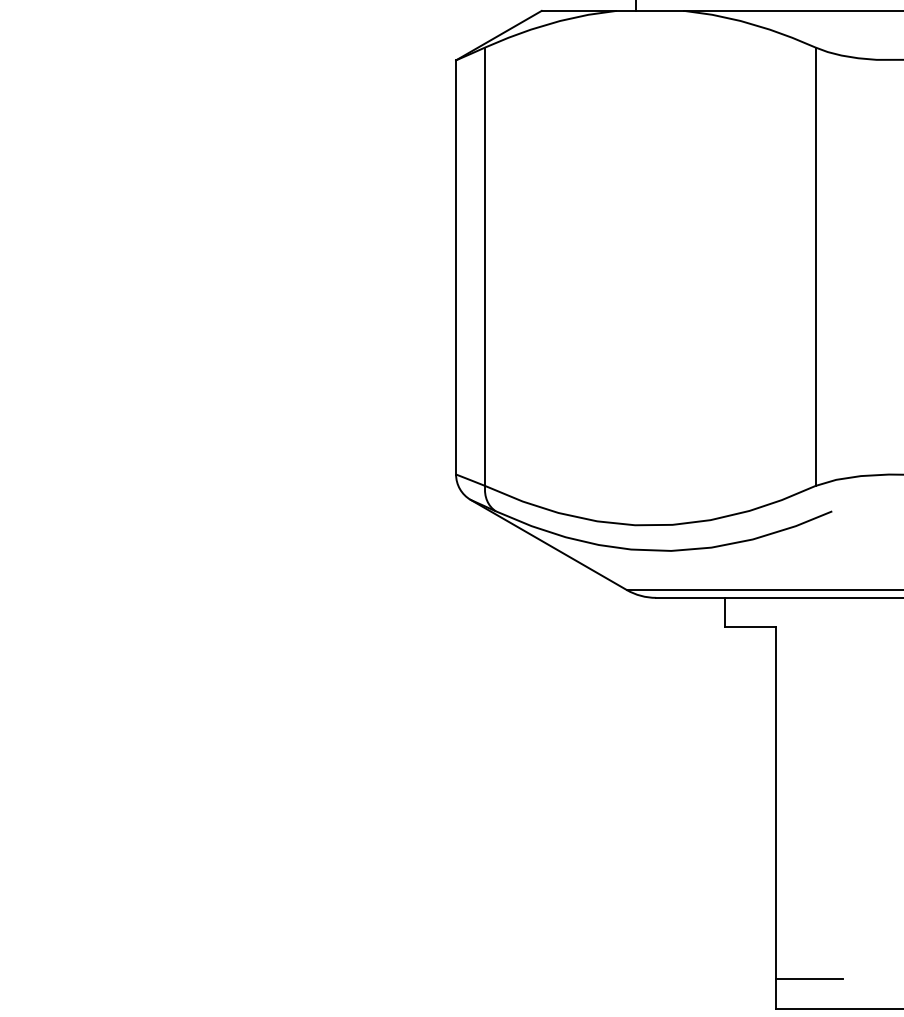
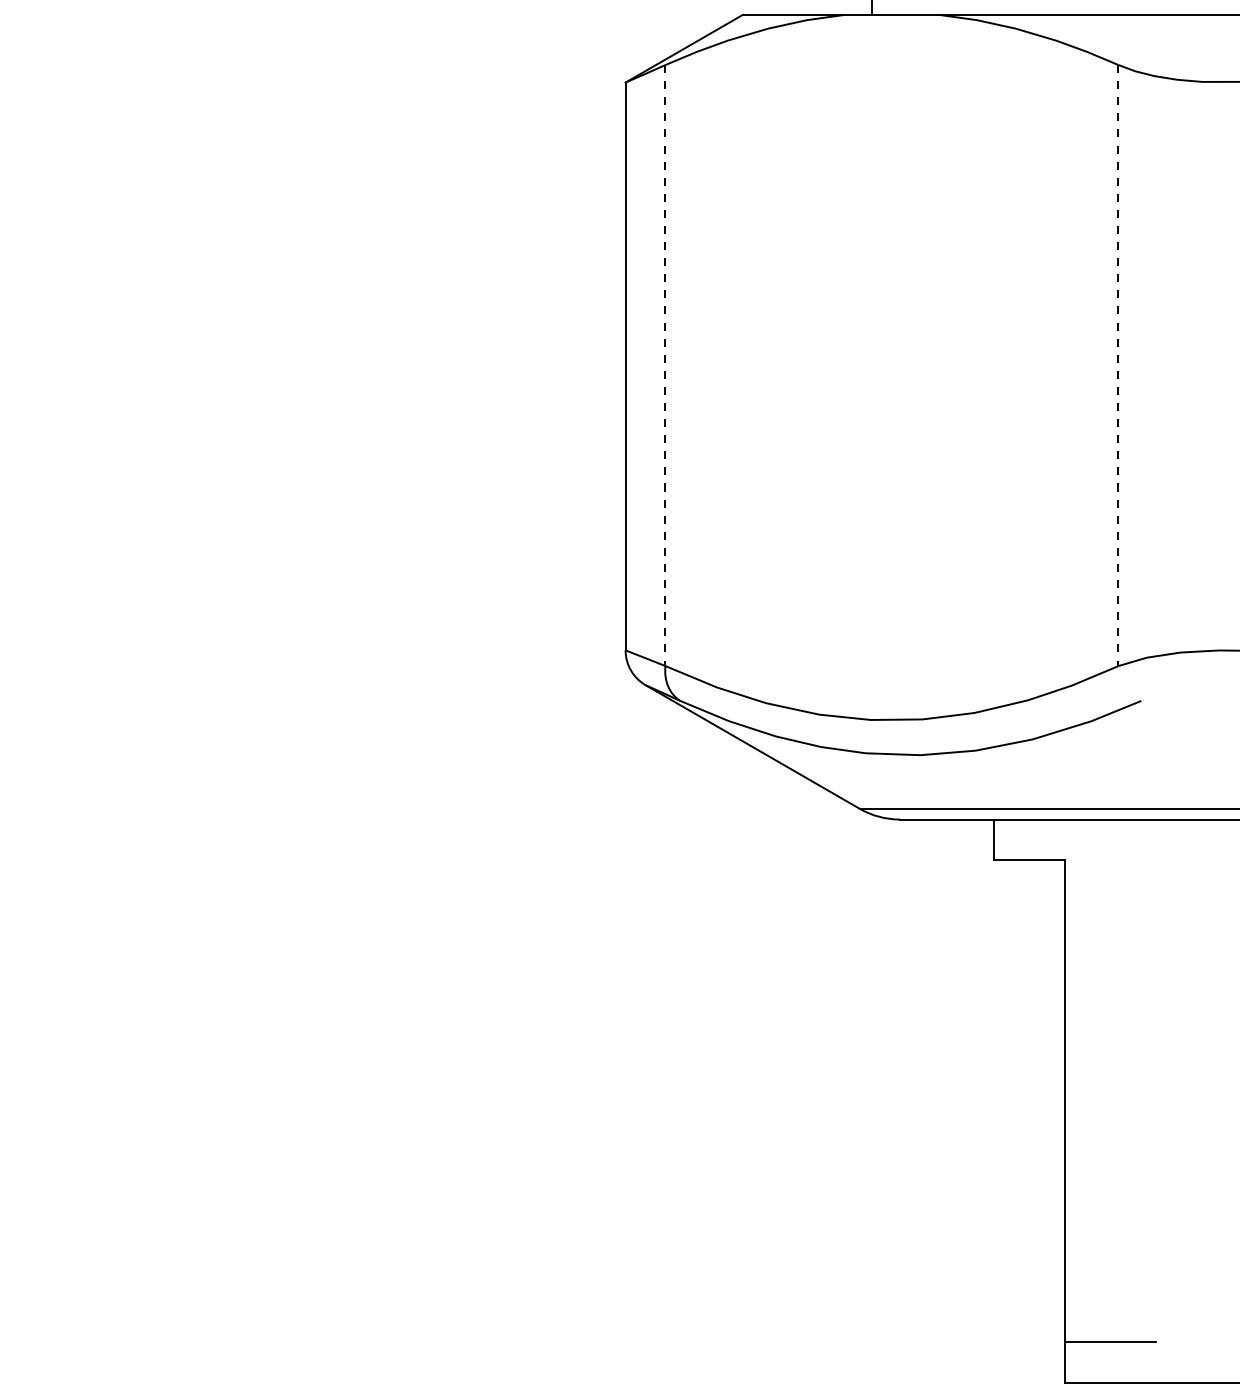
line: (485, 266) -> (665, 365), solid -> dashed
line: (815, 266) -> (1118, 365), solid -> dashed

